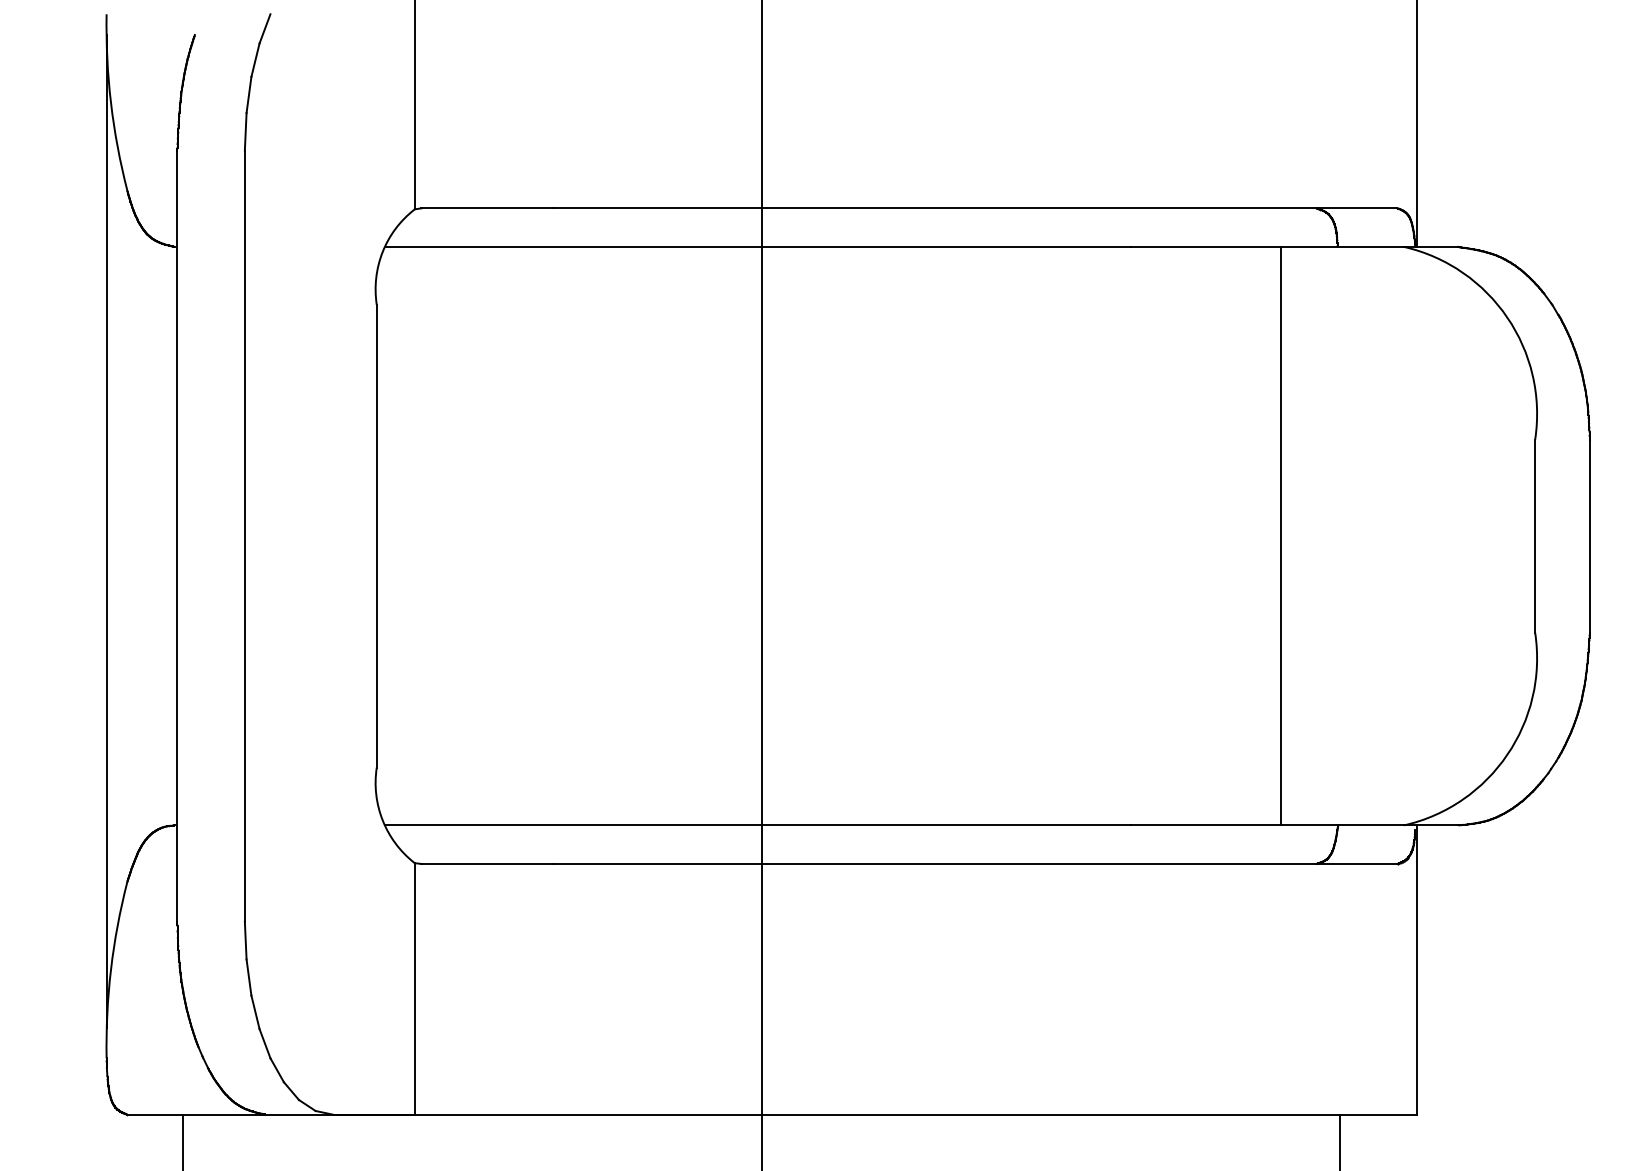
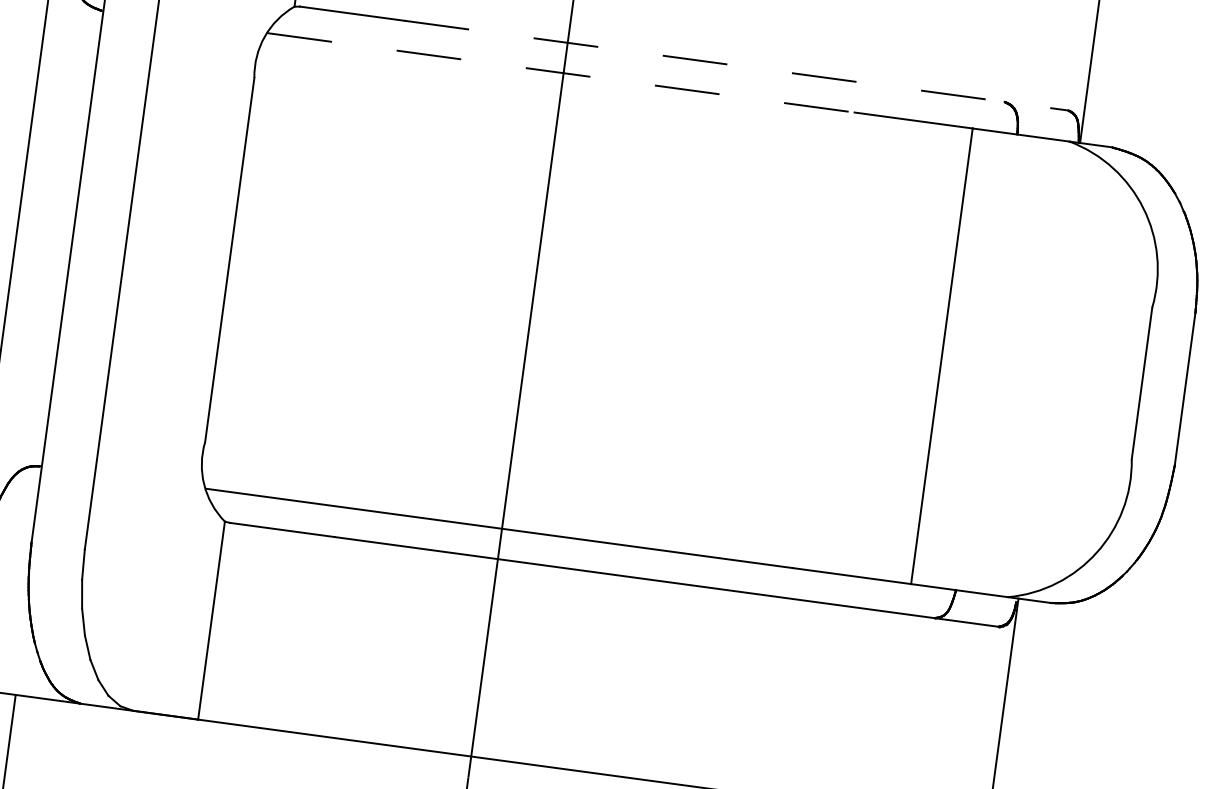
line: (975, 208) -> (736, 65), solid -> dashed
line: (758, 246) -> (561, 72), solid -> dashed

